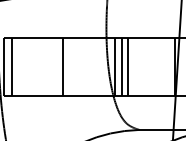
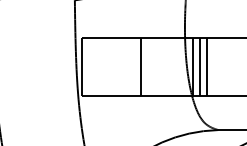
line: (11, 66) -> (89, 66), removed

